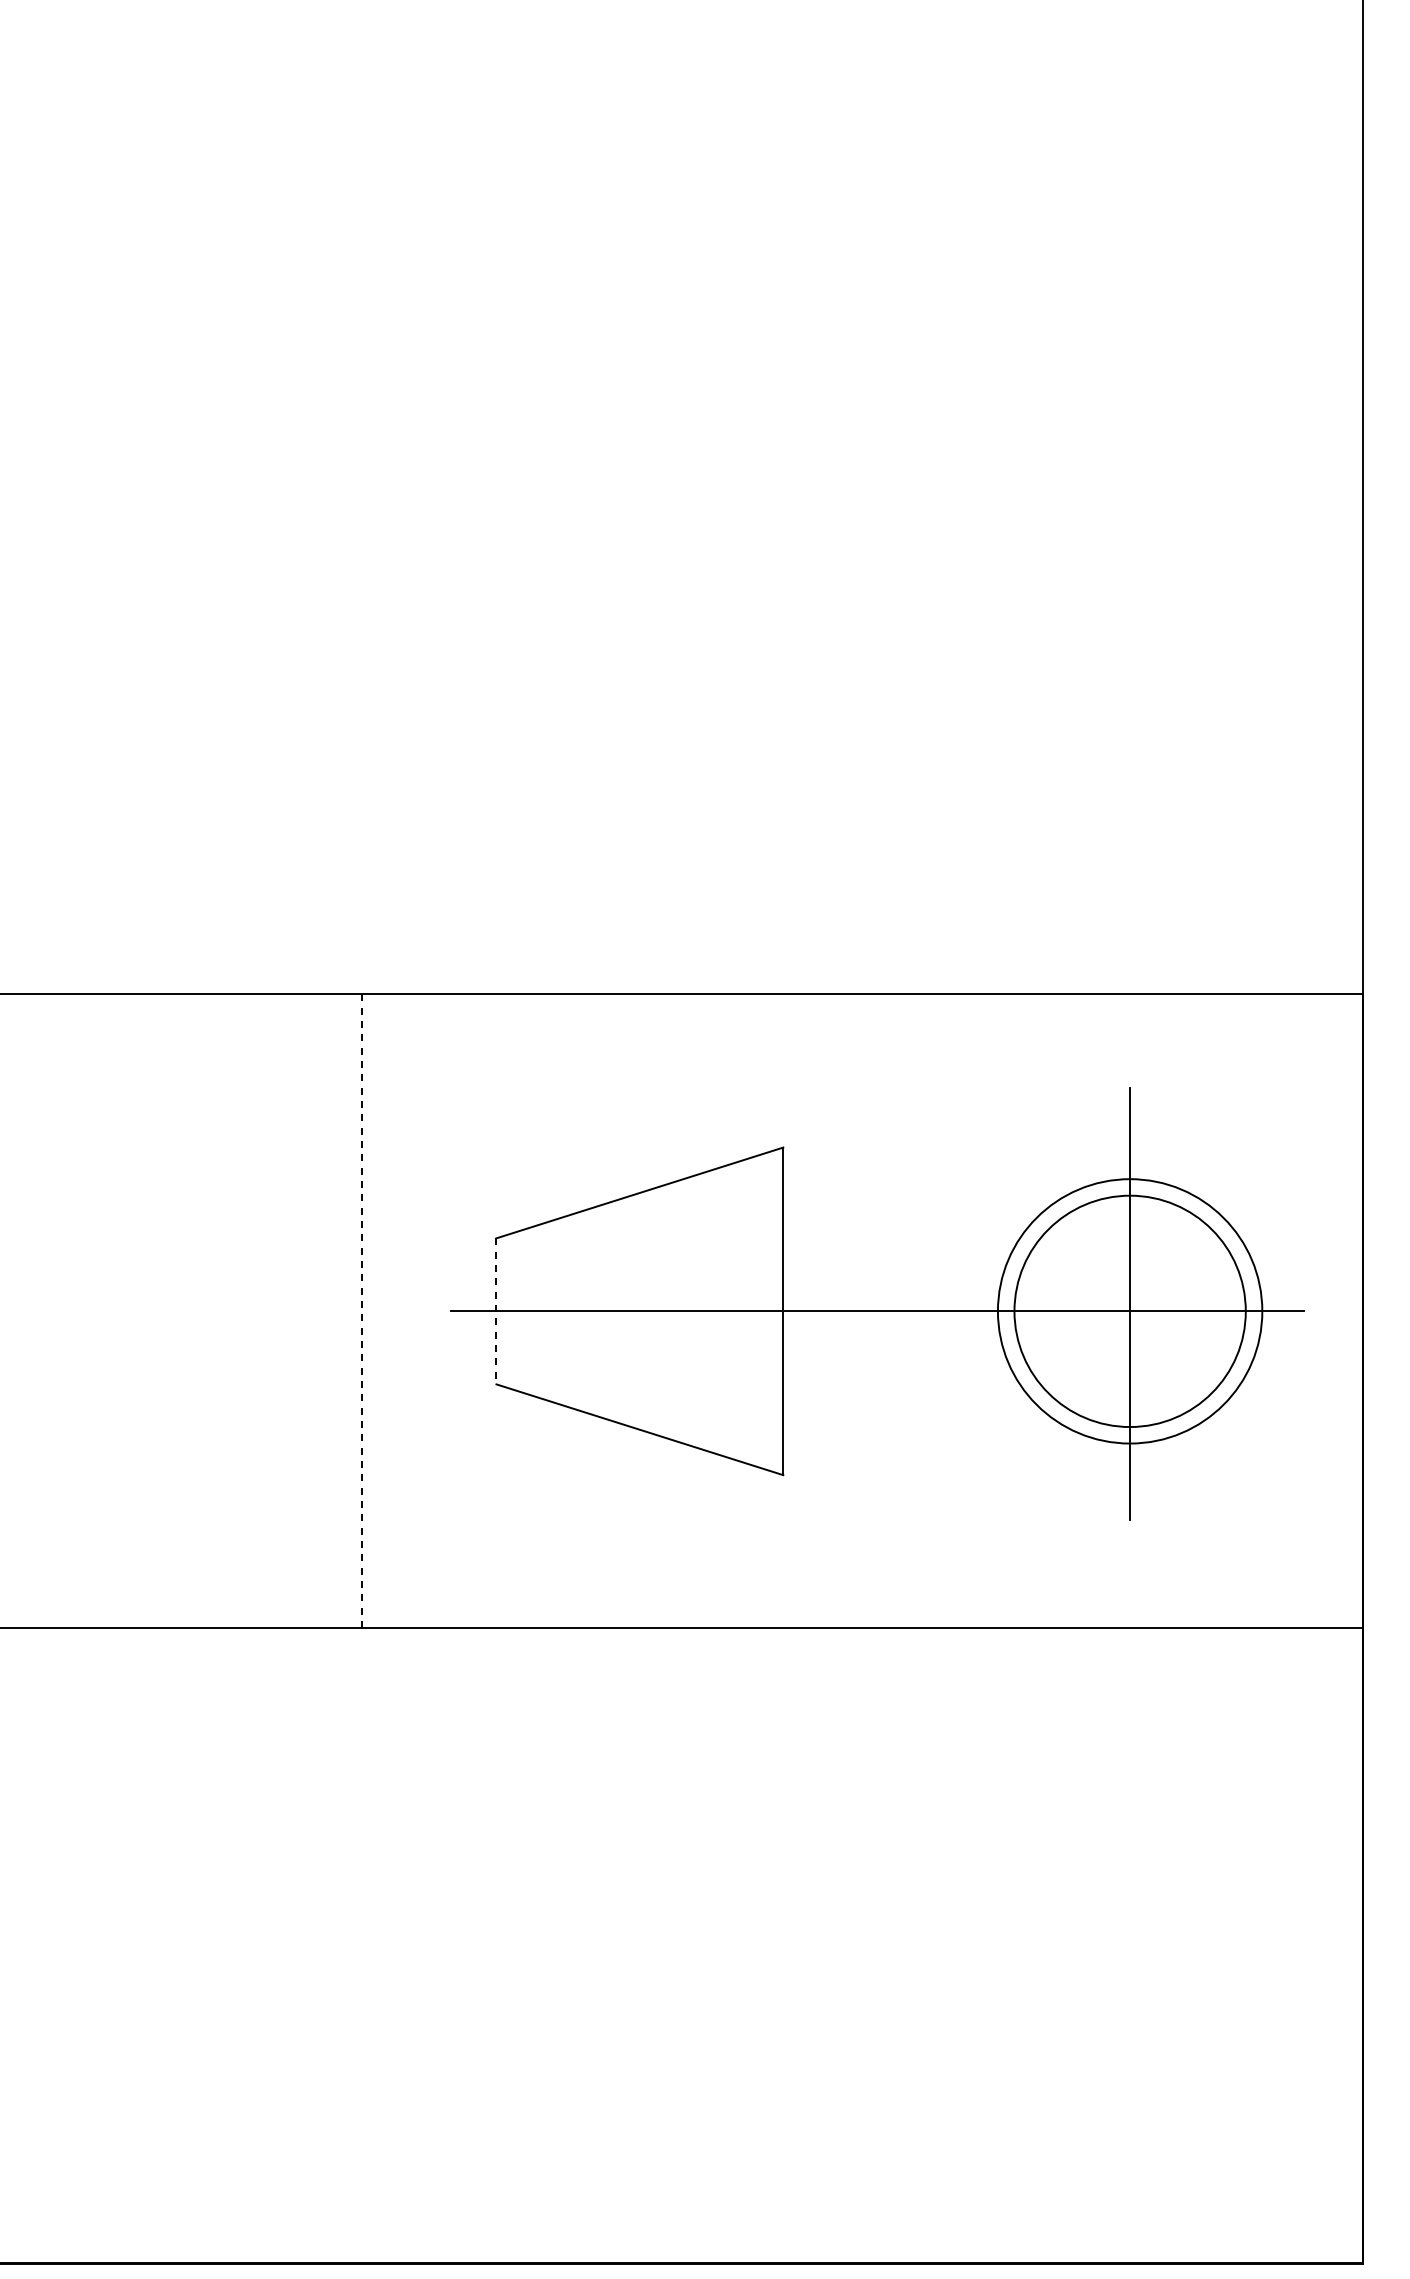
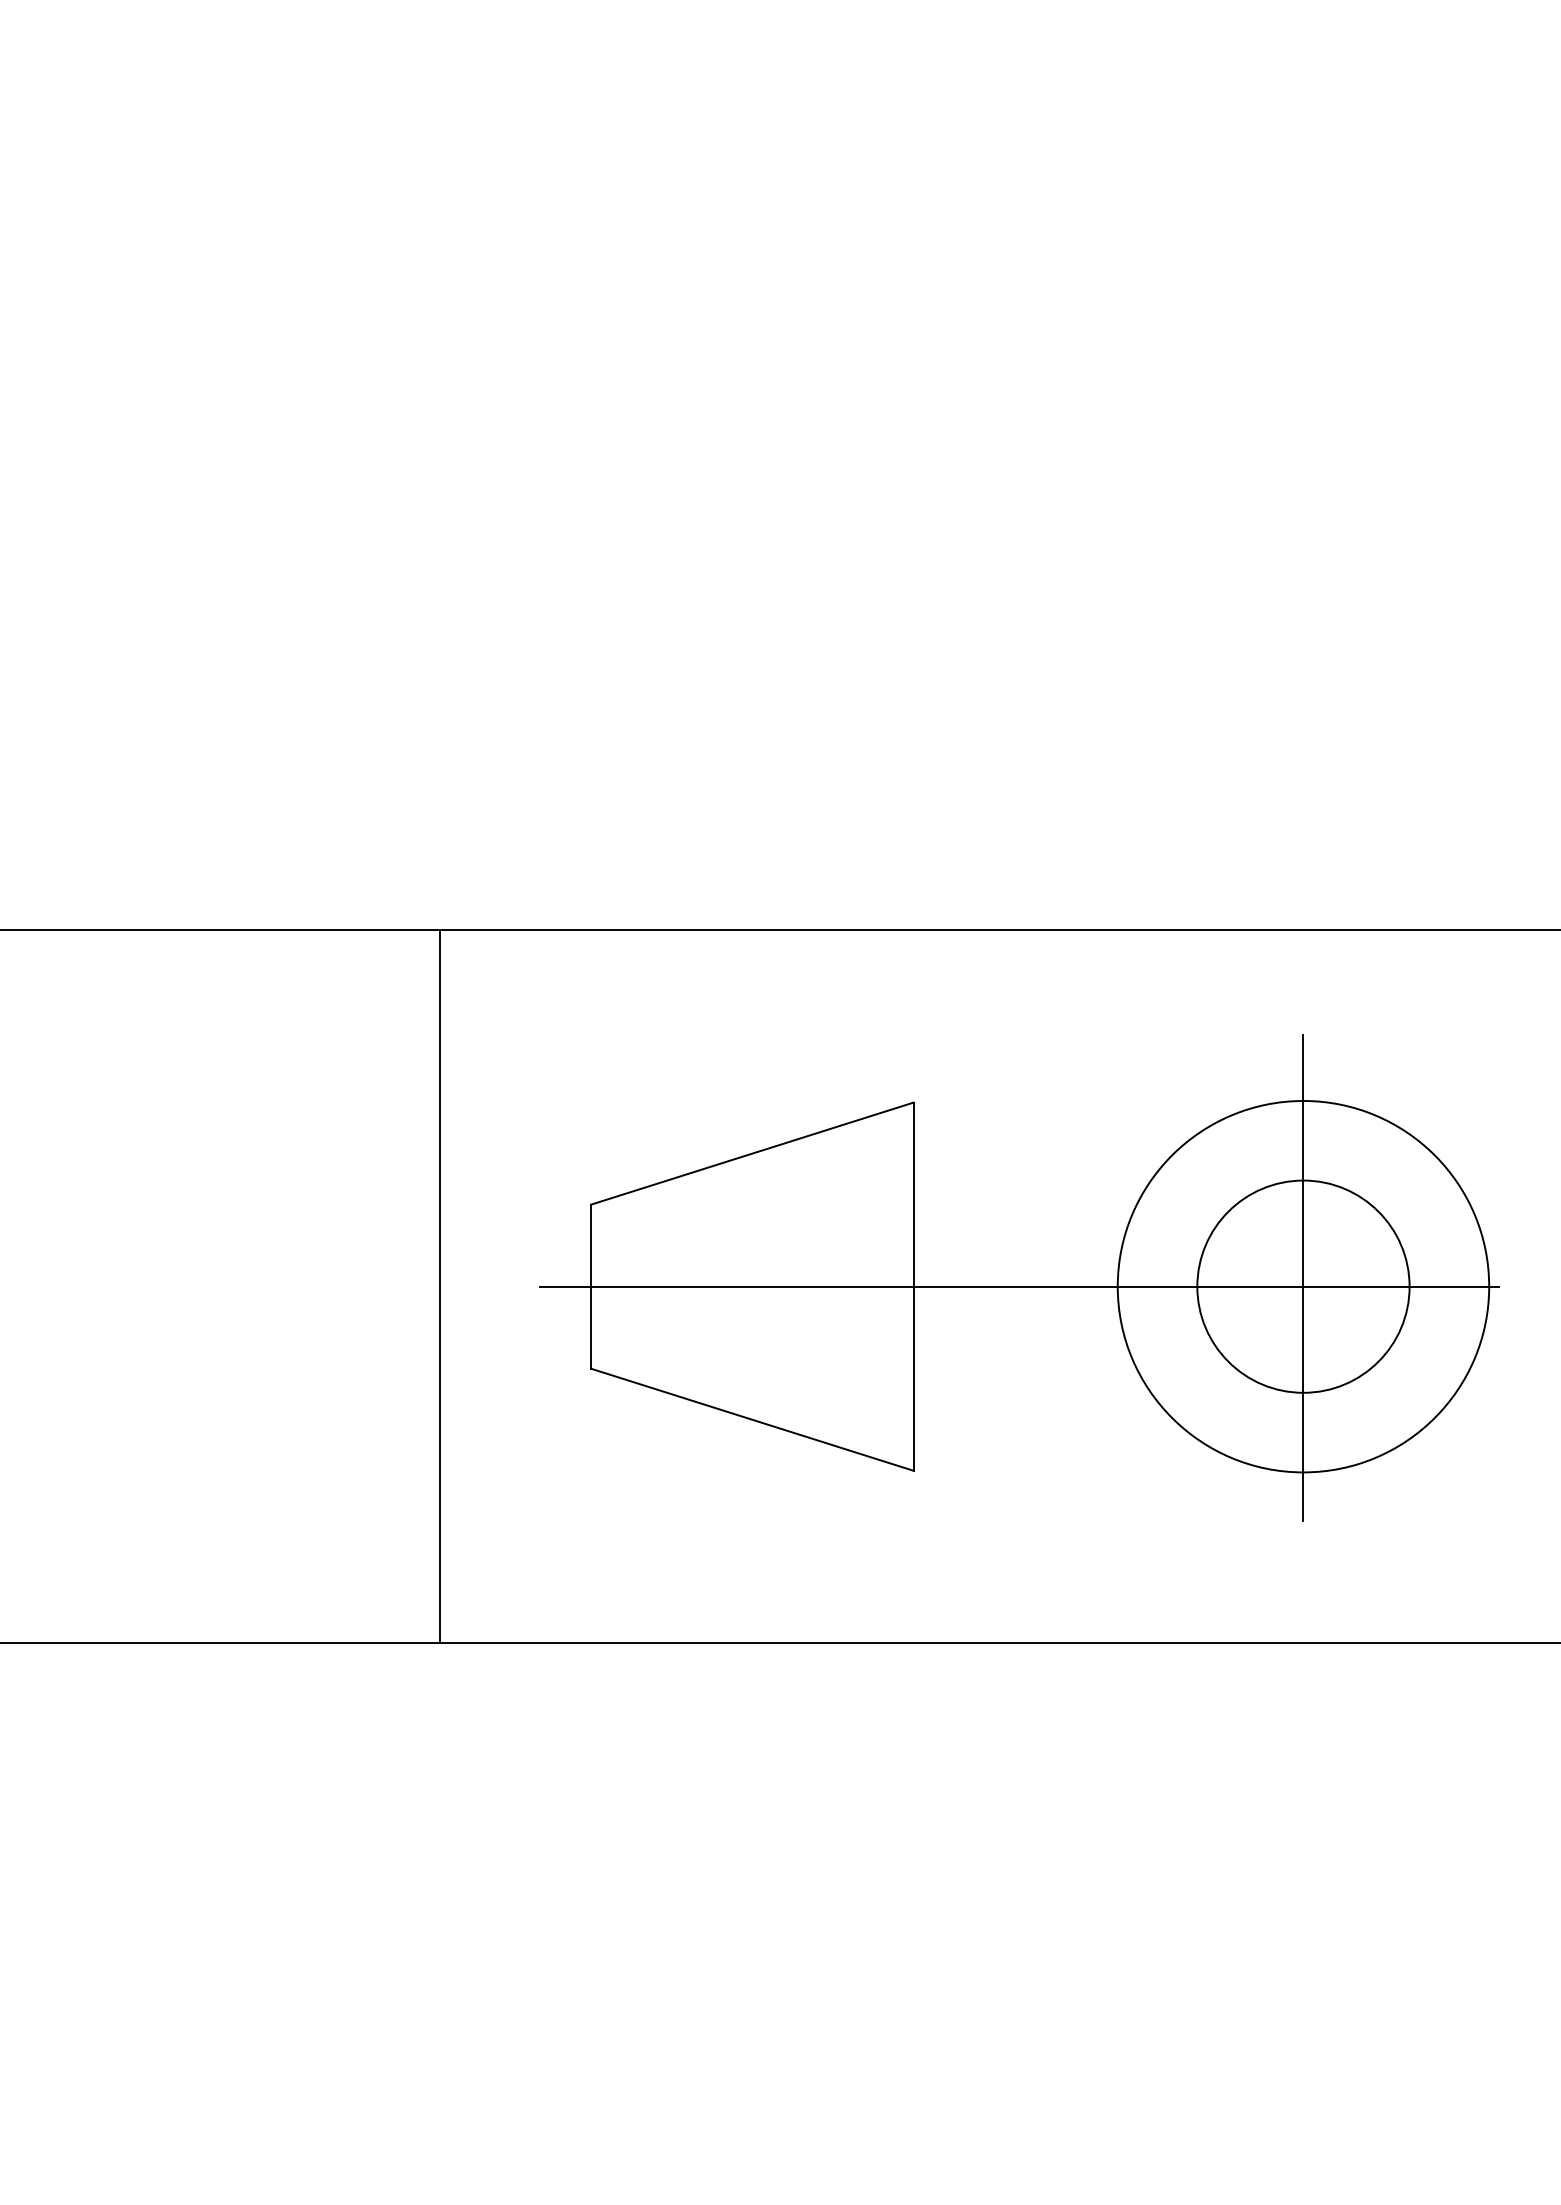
circle: (1129, 1310) -> (1302, 1285), size x0.71
line: (362, 1311) -> (440, 1286), dashed -> solid
line: (496, 1311) -> (591, 1286), dashed -> solid
circle: (1129, 1311) -> (1302, 1286), size x1.43

